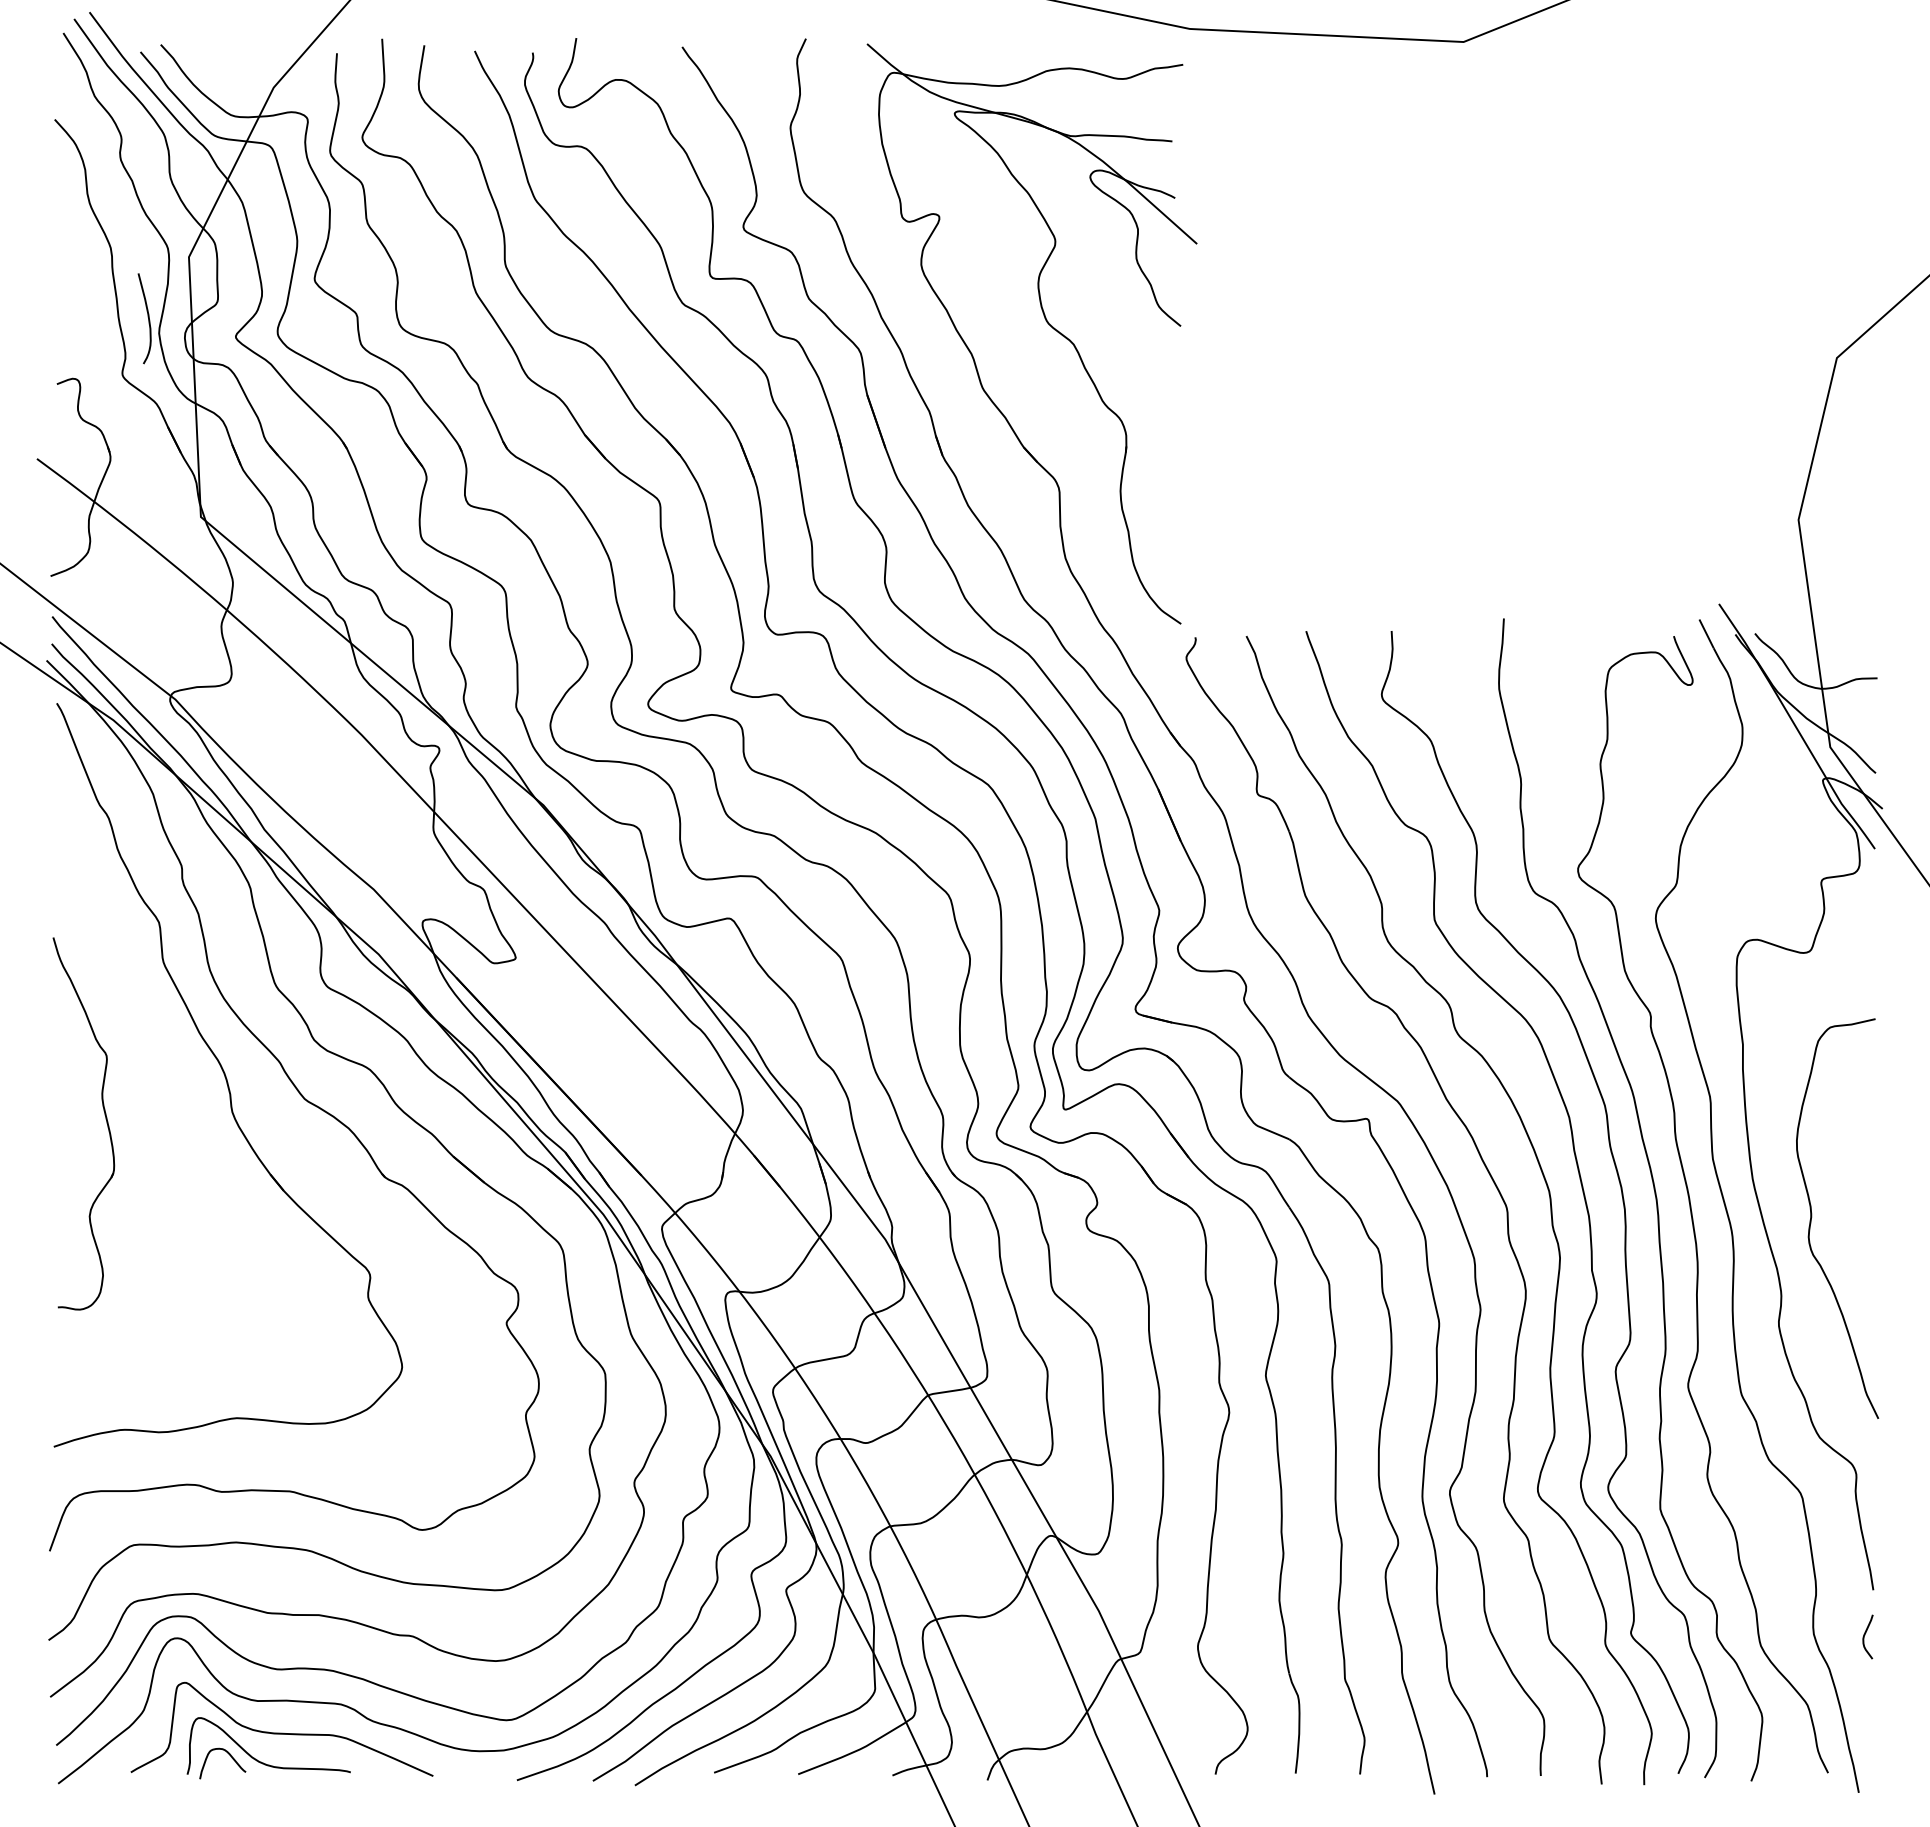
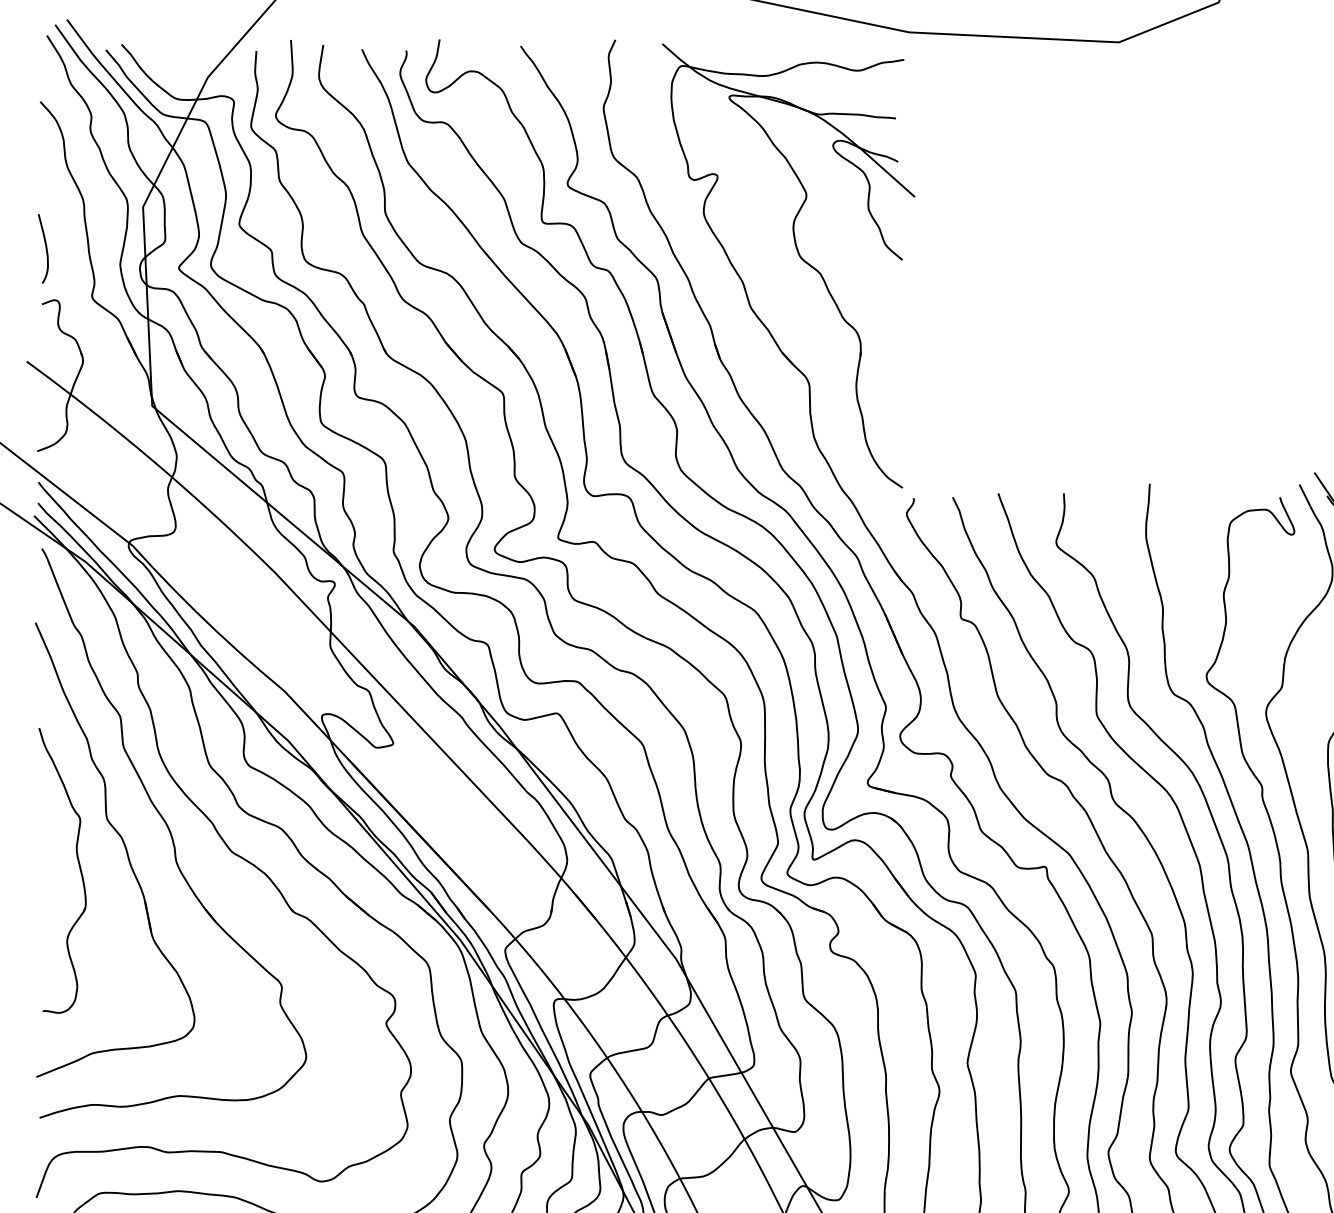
curve: (147, 317) -> (45, 247), moved
part: (164, 1092) -> (124, 846), added

